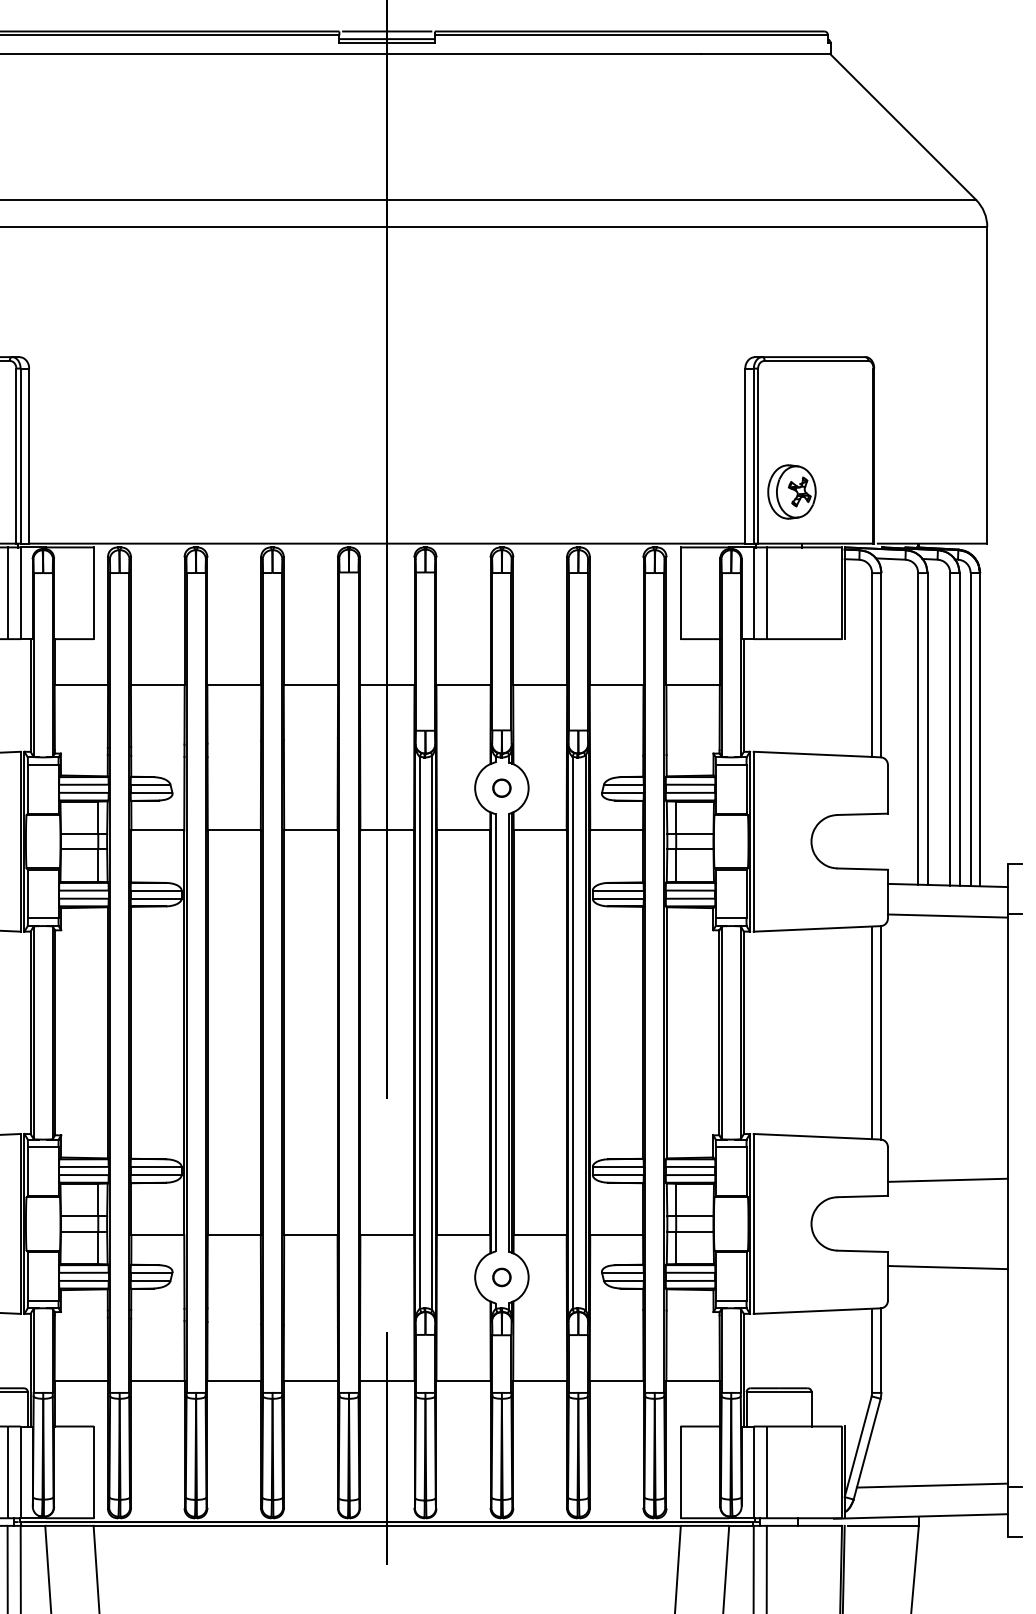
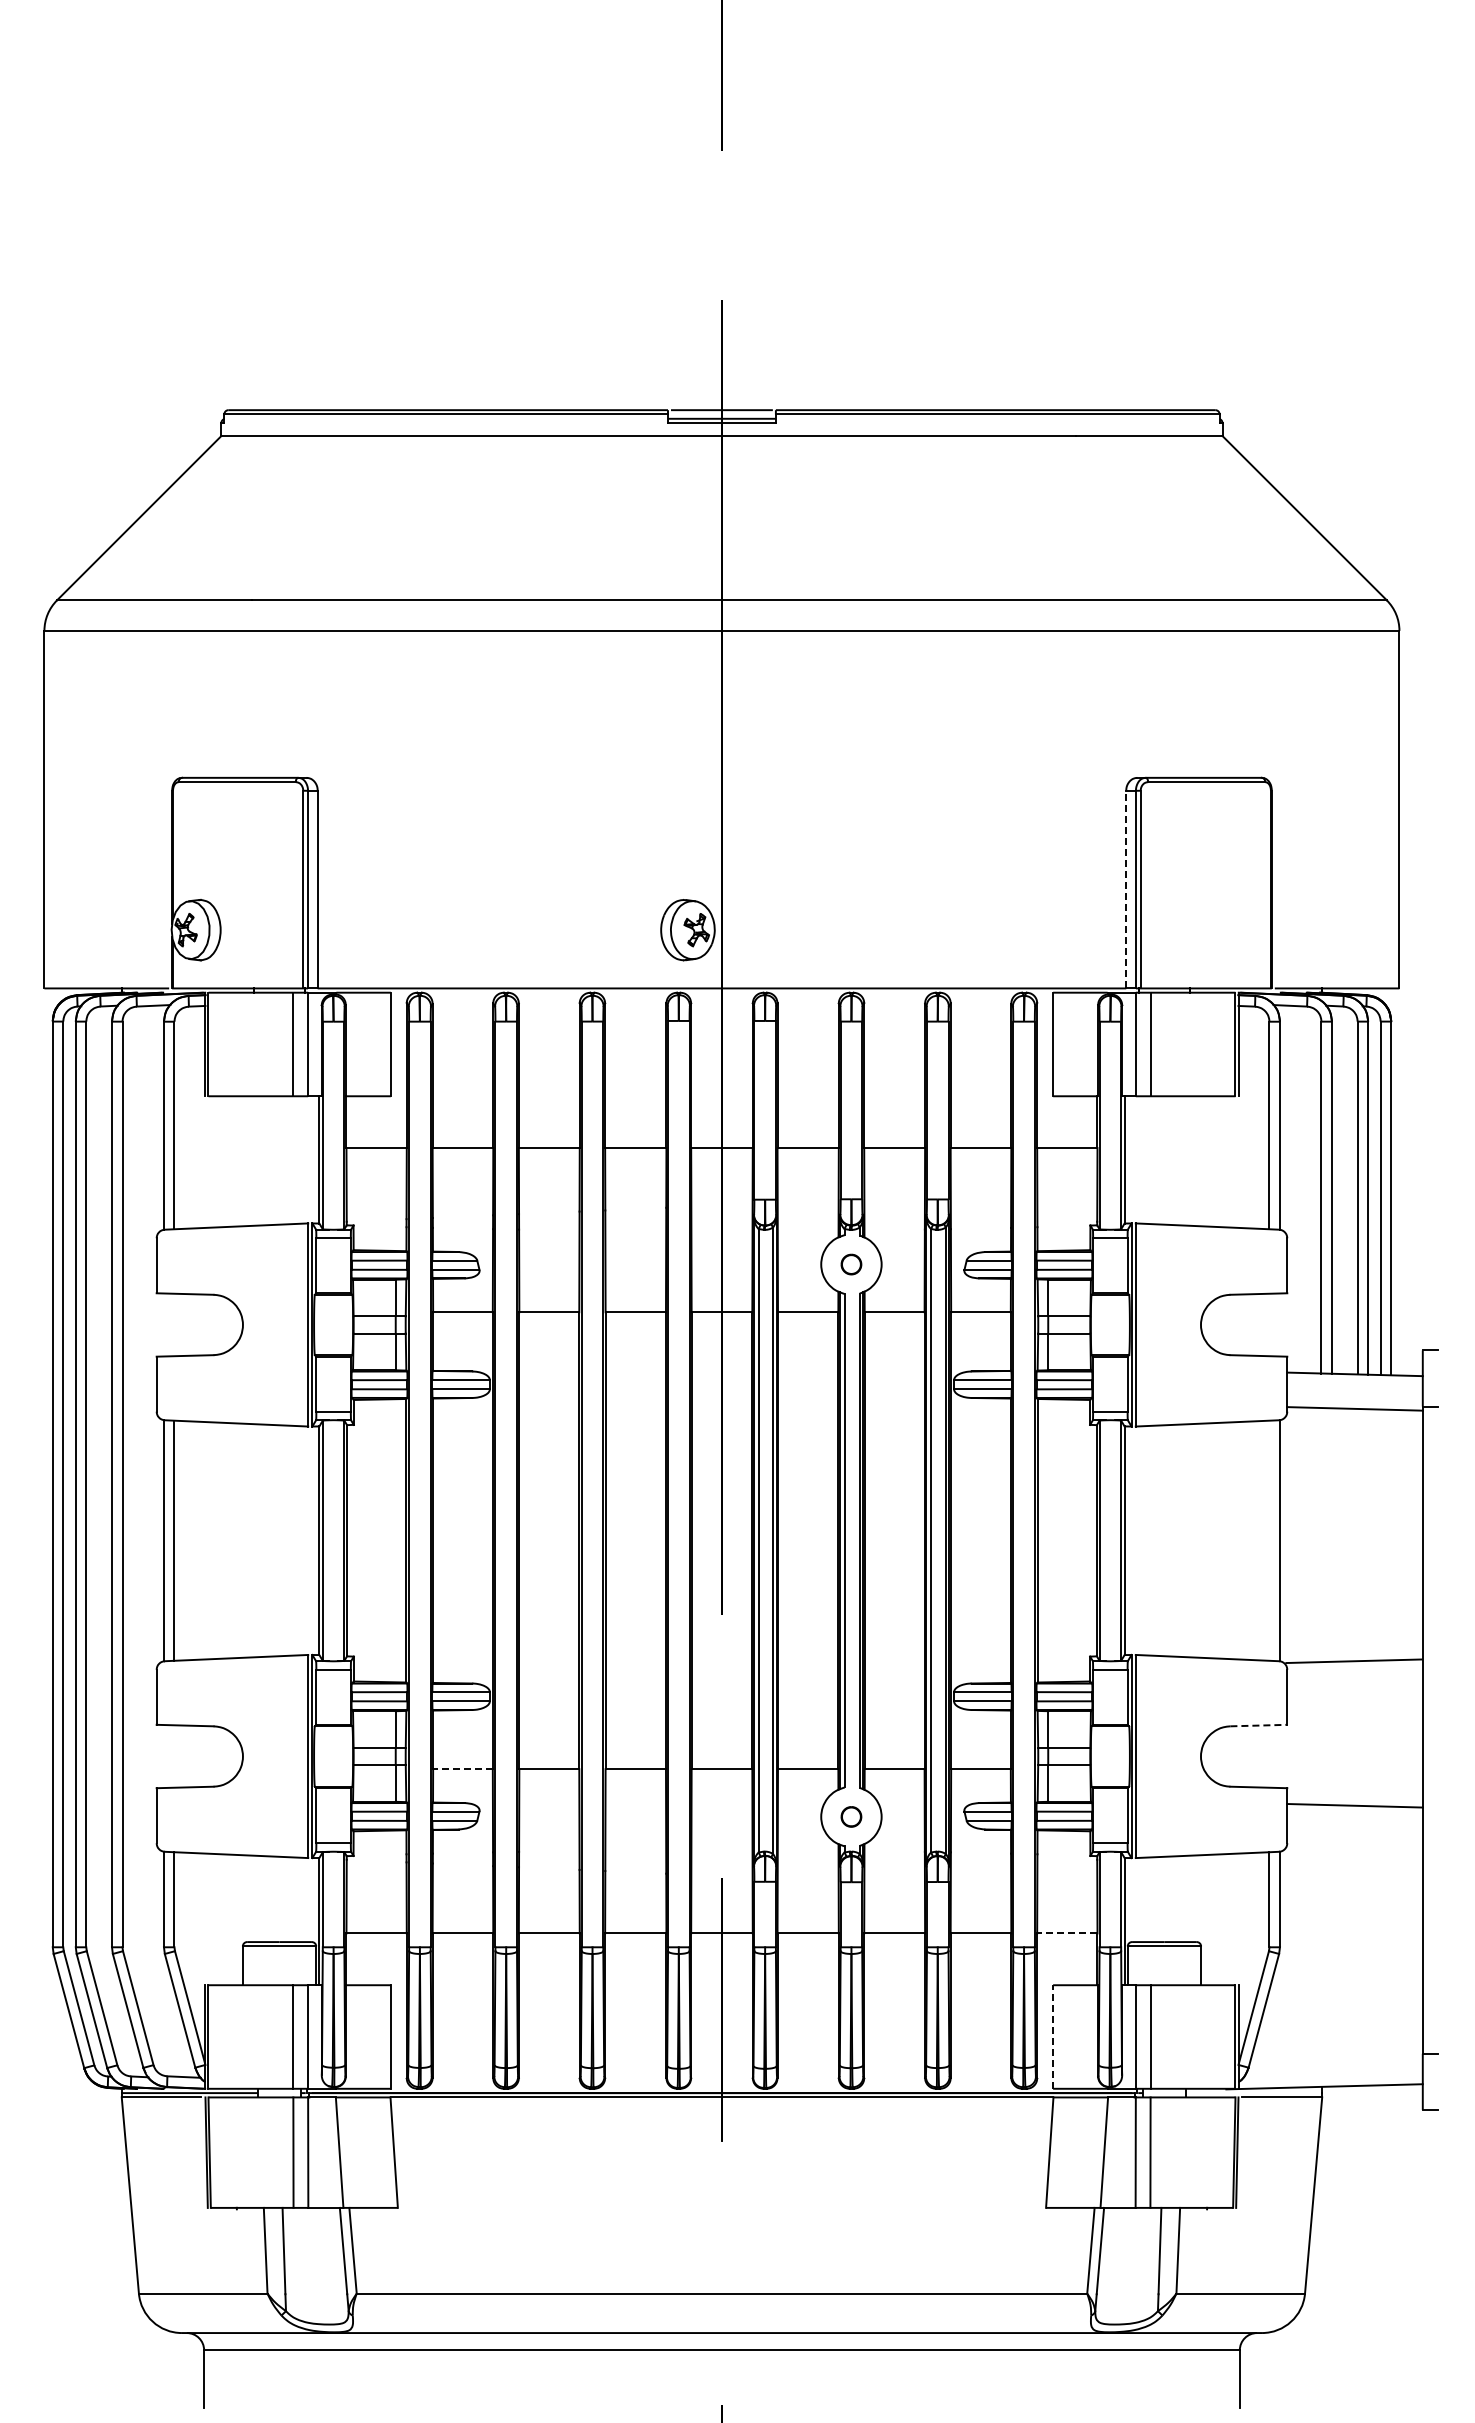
line: (745, 456) -> (1126, 889), solid -> dashed
part: (791, 492) -> (687, 930), moved
line: (872, 1032) -> (1269, 1540), removed
line: (947, 1180) -> (1353, 1661), moved
line: (863, 1196) -> (1259, 1725), solid -> dashed
line: (157, 1235) -> (462, 1769), solid -> dashed
line: (692, 1380) -> (1066, 1933), solid -> dashed
line: (680, 1472) -> (1053, 2037), solid -> dashed
line: (932, 1485) -> (1337, 2051), removed

